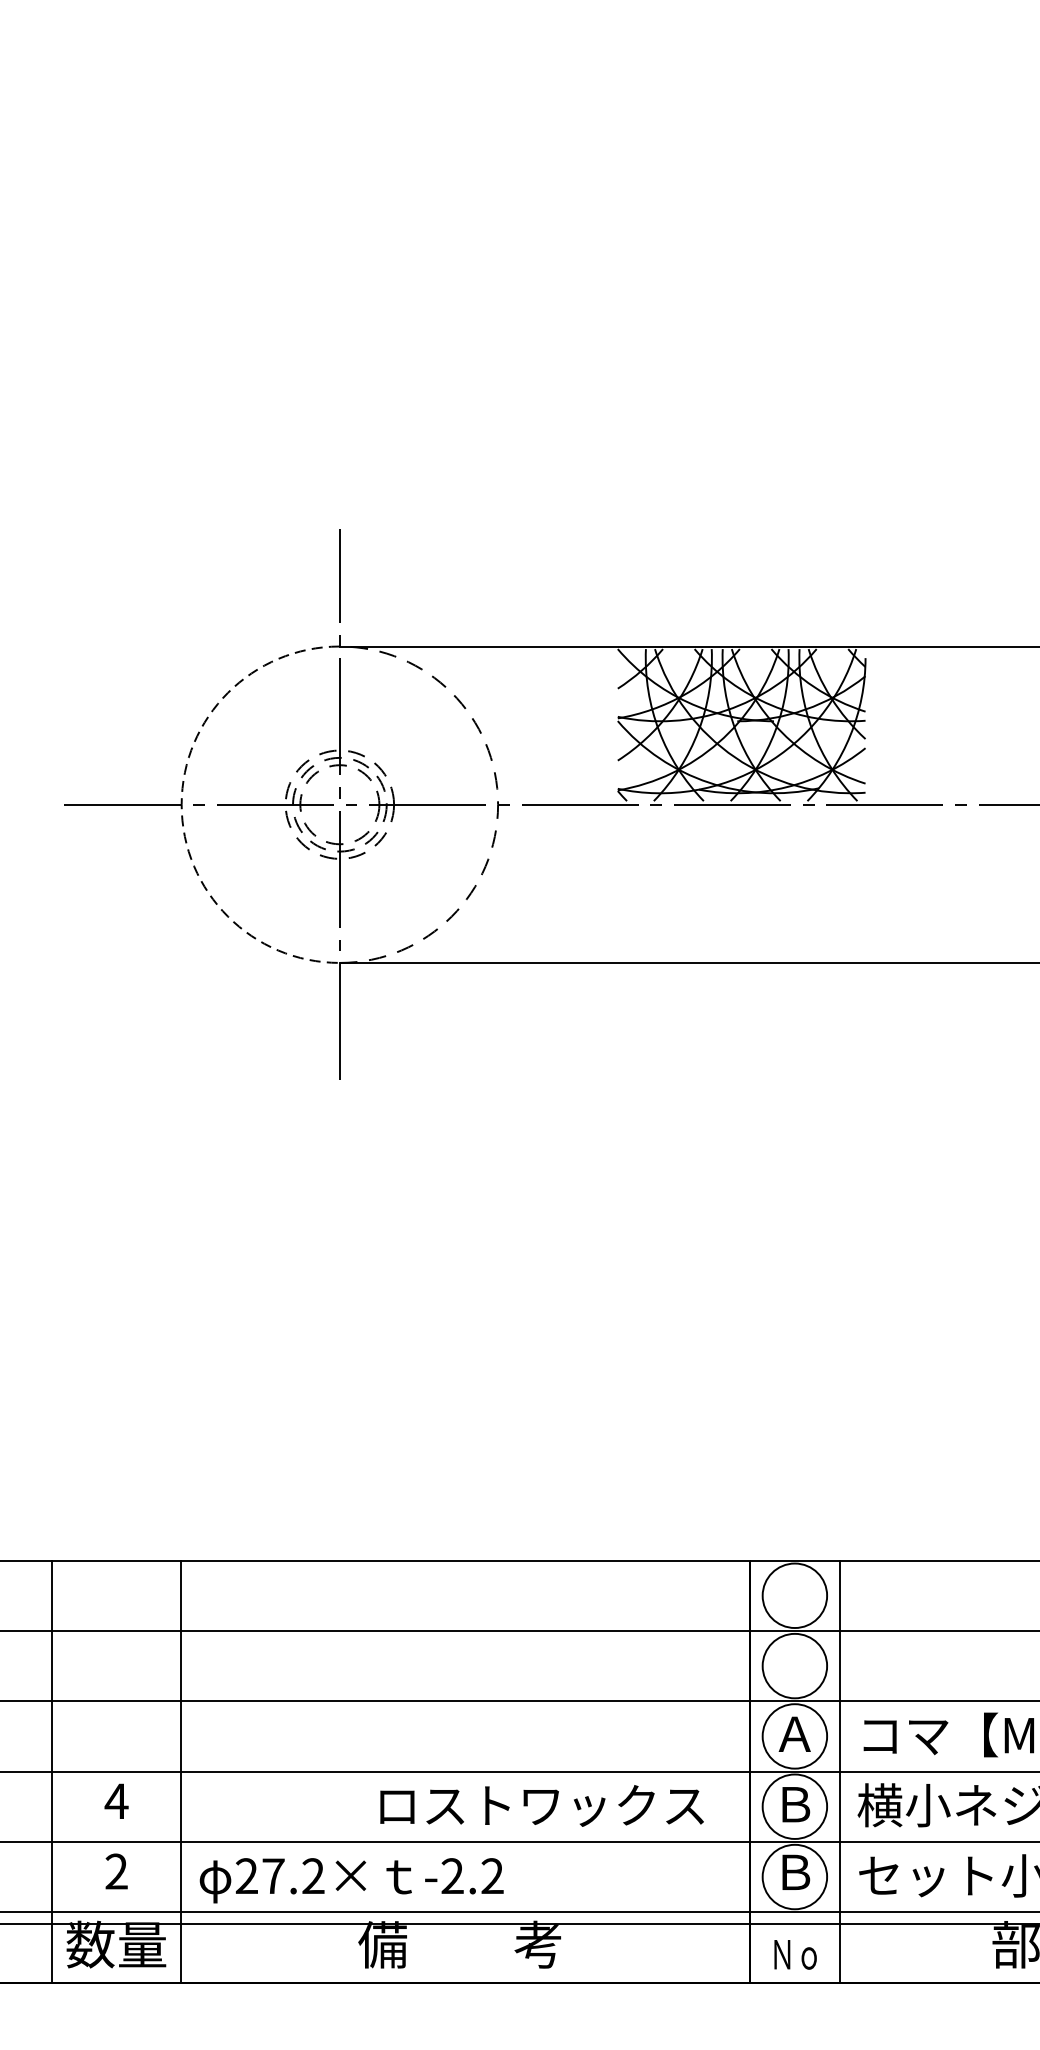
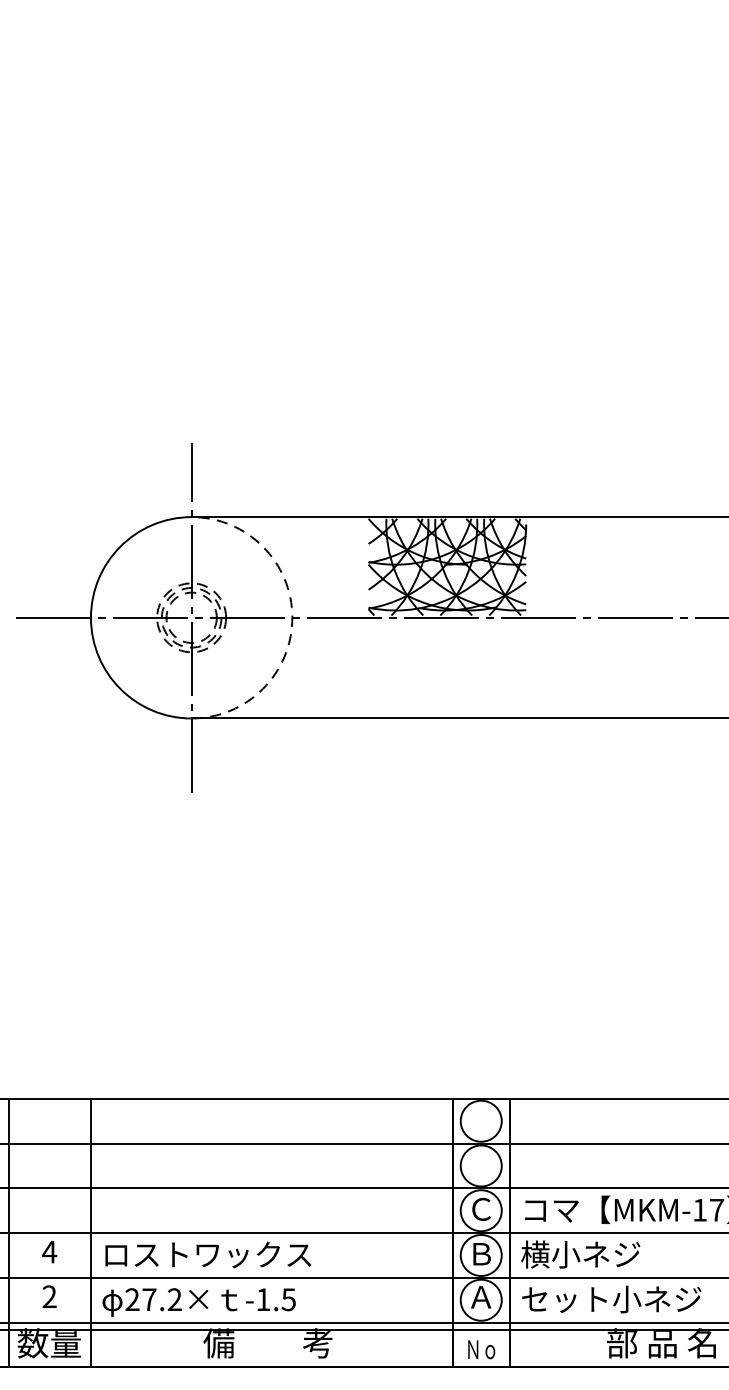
arc: (180, 804) -> (90, 617), dashed -> solid
text: (795, 1732) -> (481, 1208), Ａ -> Ｃ
text: (542, 1805) -> (208, 1254), moved
text: (795, 1872) -> (481, 1297), Ｂ -> Ａ
text: (471, 1875) -> (275, 1299), -2.2 -> -1.5

